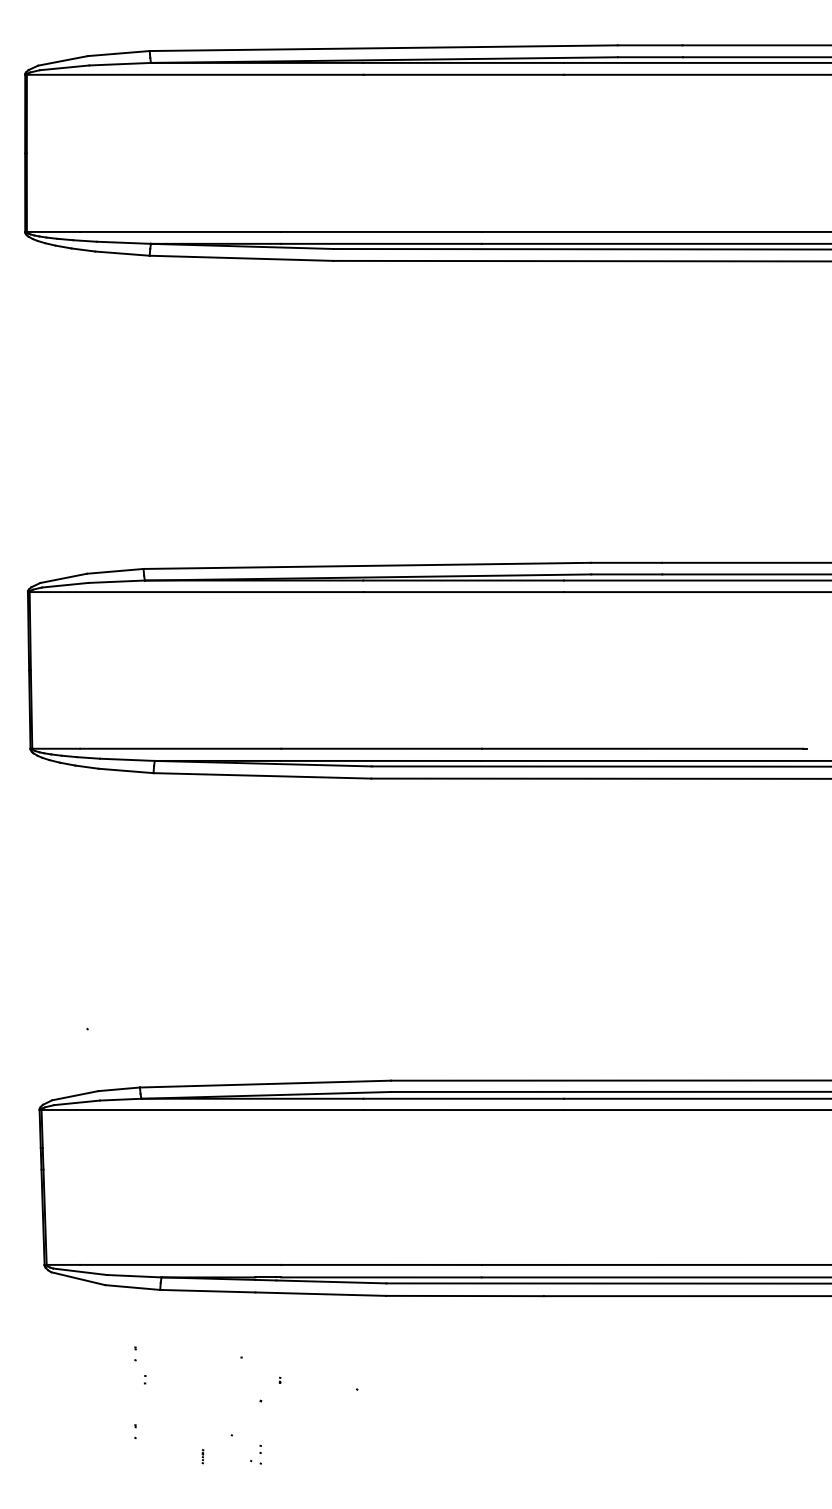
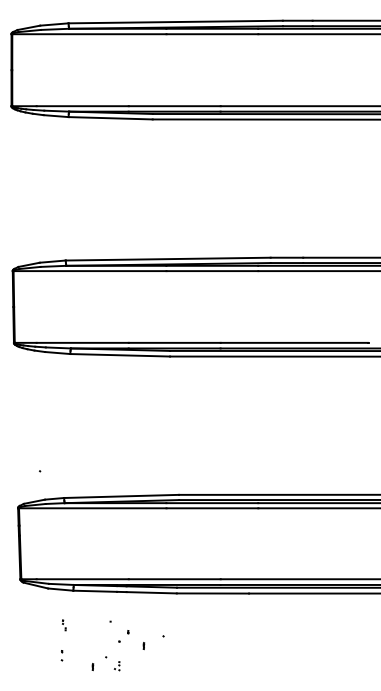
part: (140, 1365) -> (64, 625), size x0.6
part: (313, 1411) -> (143, 646), added
part: (134, 1431) -> (61, 655), size x1.6

